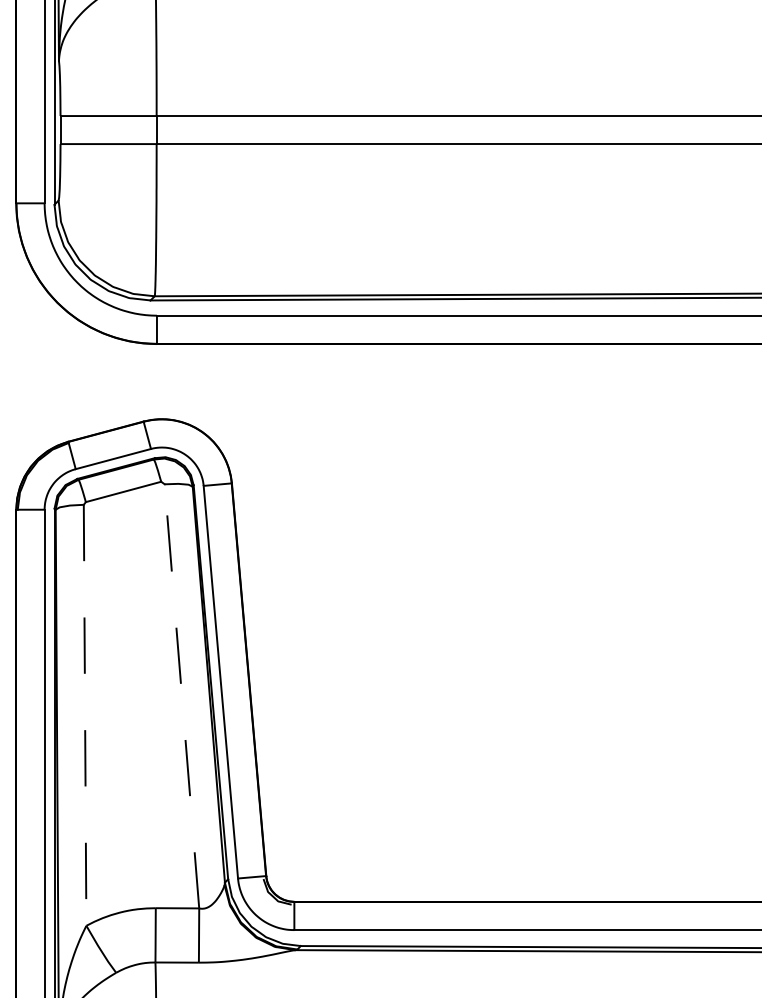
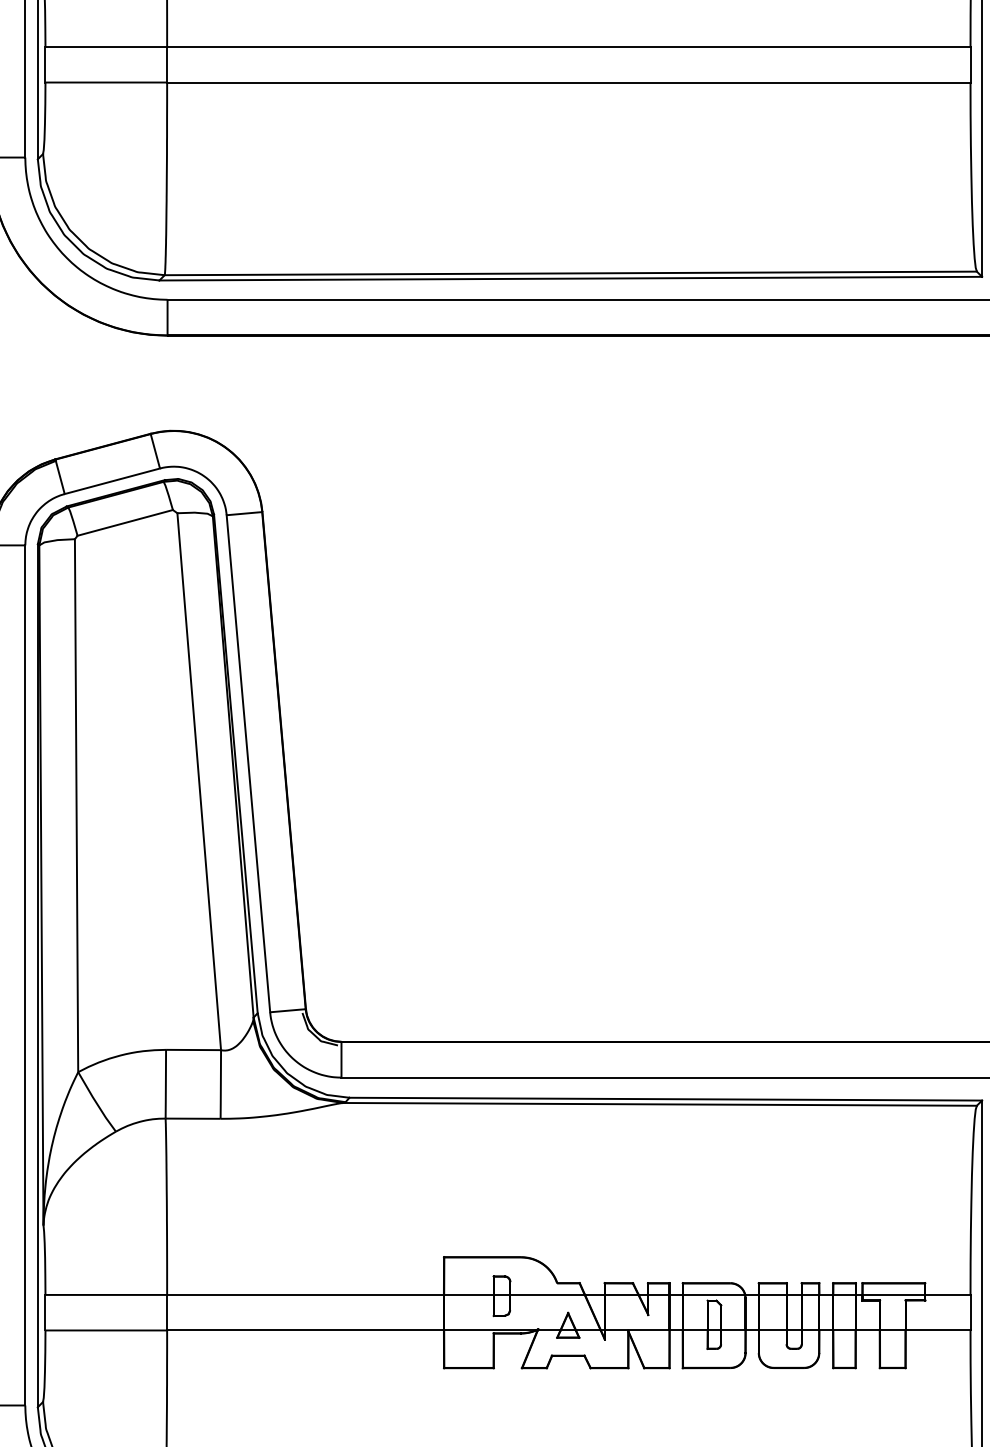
line: (182, 696) -> (199, 781), dashed -> solid
line: (85, 715) -> (76, 806), dashed -> solid

